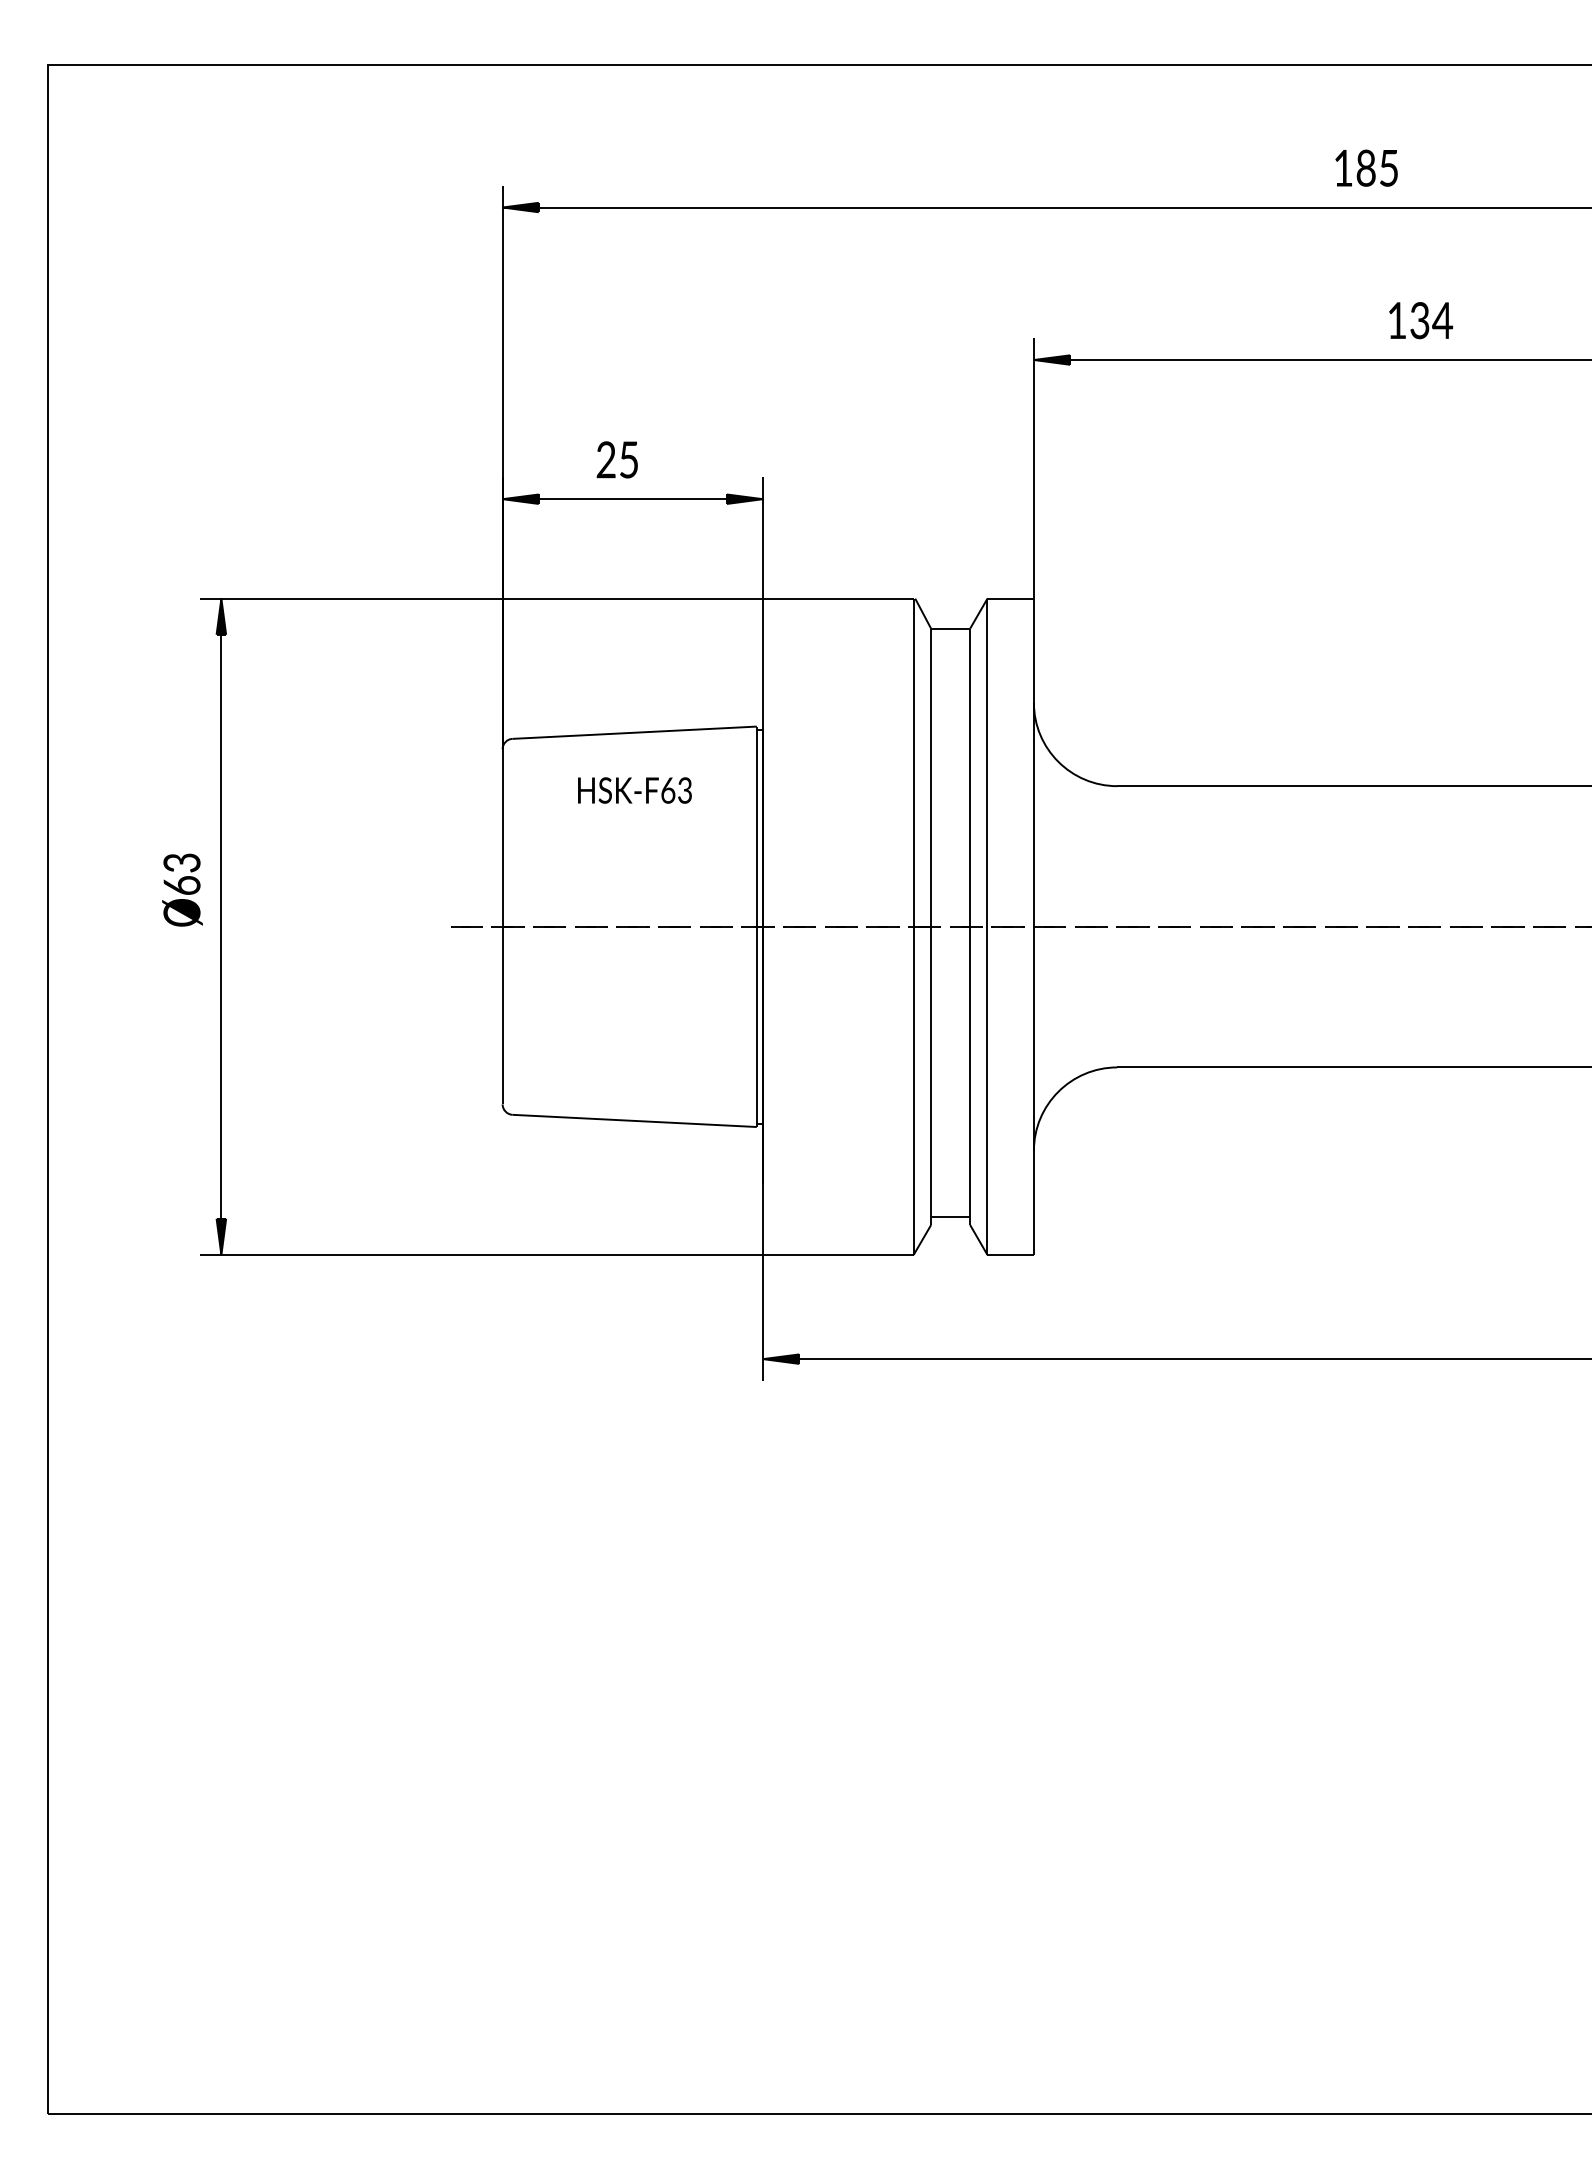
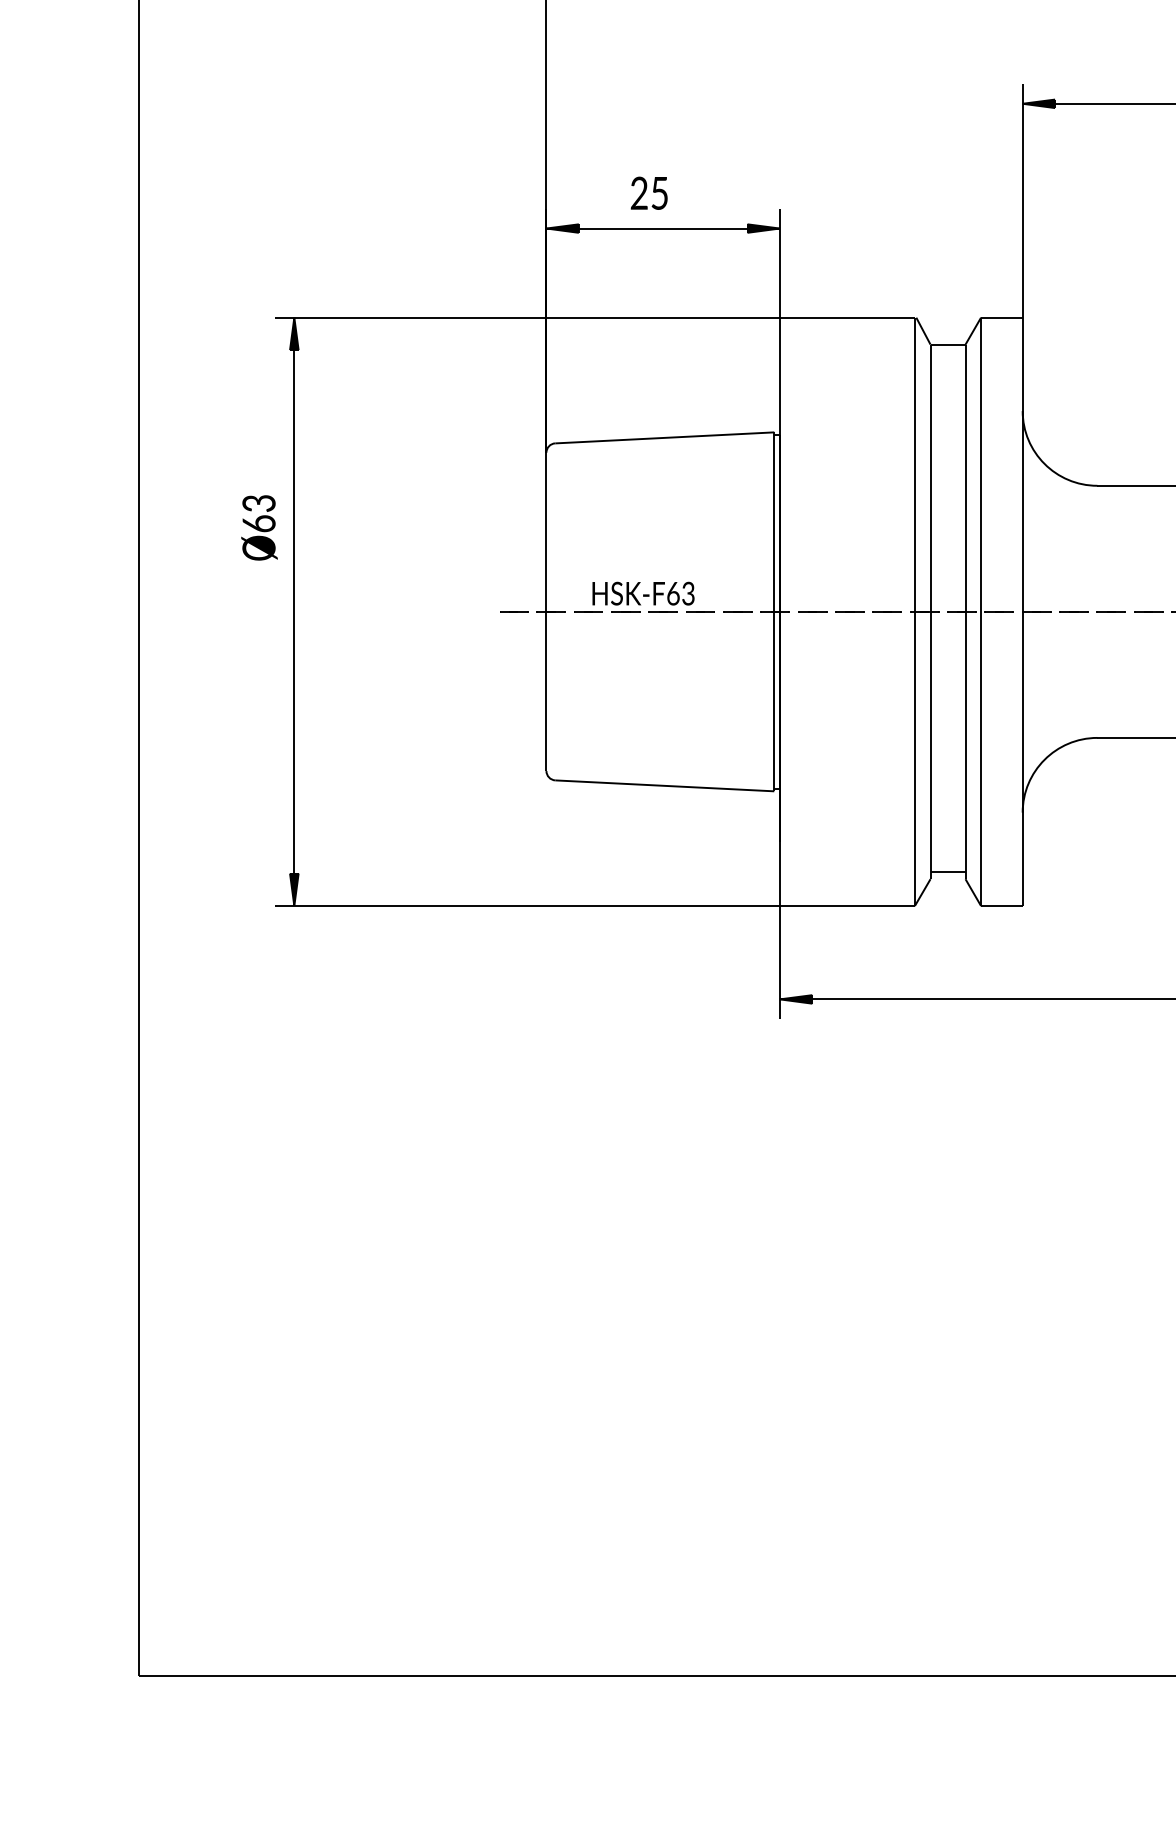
text: (634, 790) -> (643, 593), moved
text: (182, 889) -> (259, 527), moved

